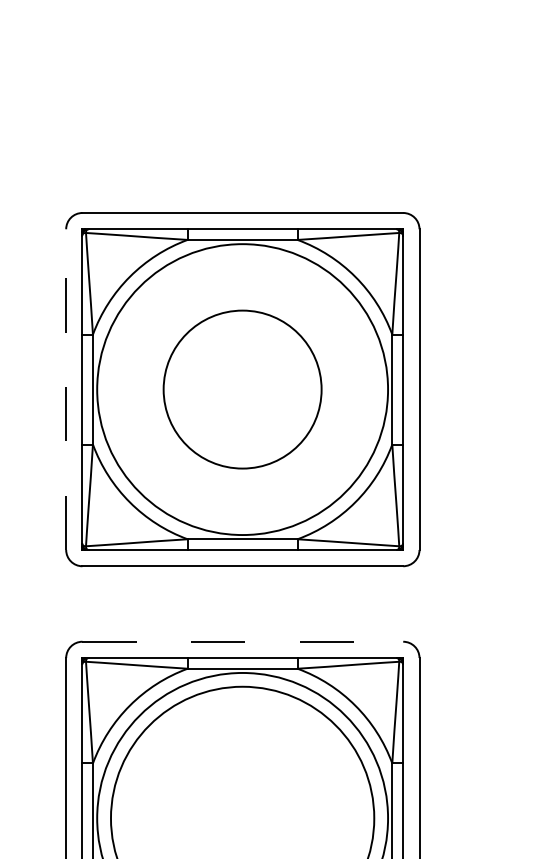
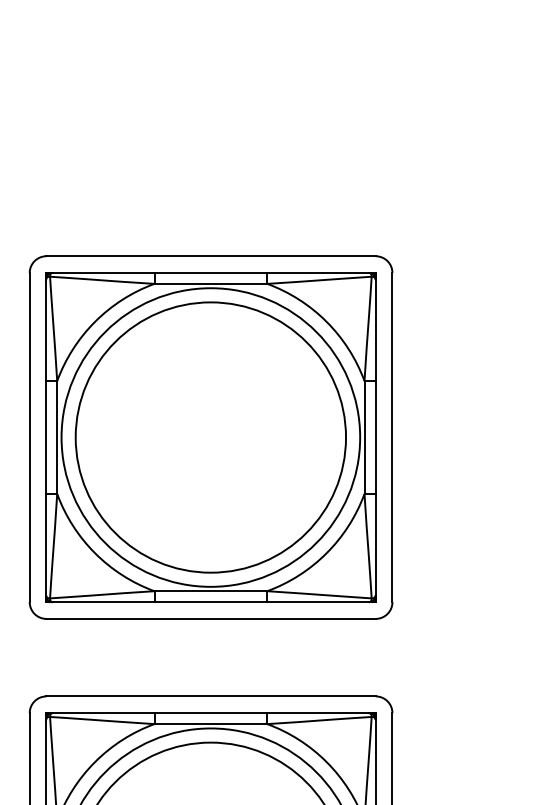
line: (66, 389) -> (30, 437), dashed -> solid
circle: (242, 389) -> (210, 437), size x1.67
line: (243, 641) -> (211, 696), dashed -> solid

